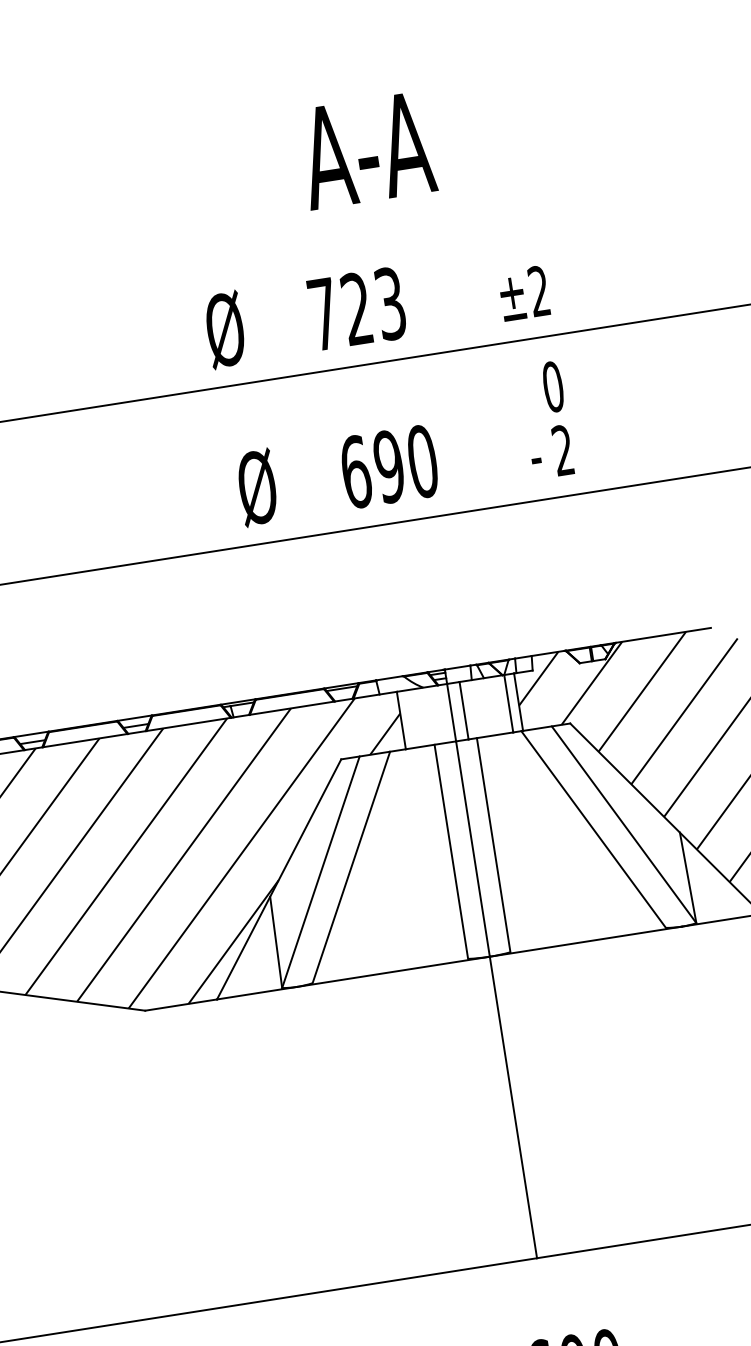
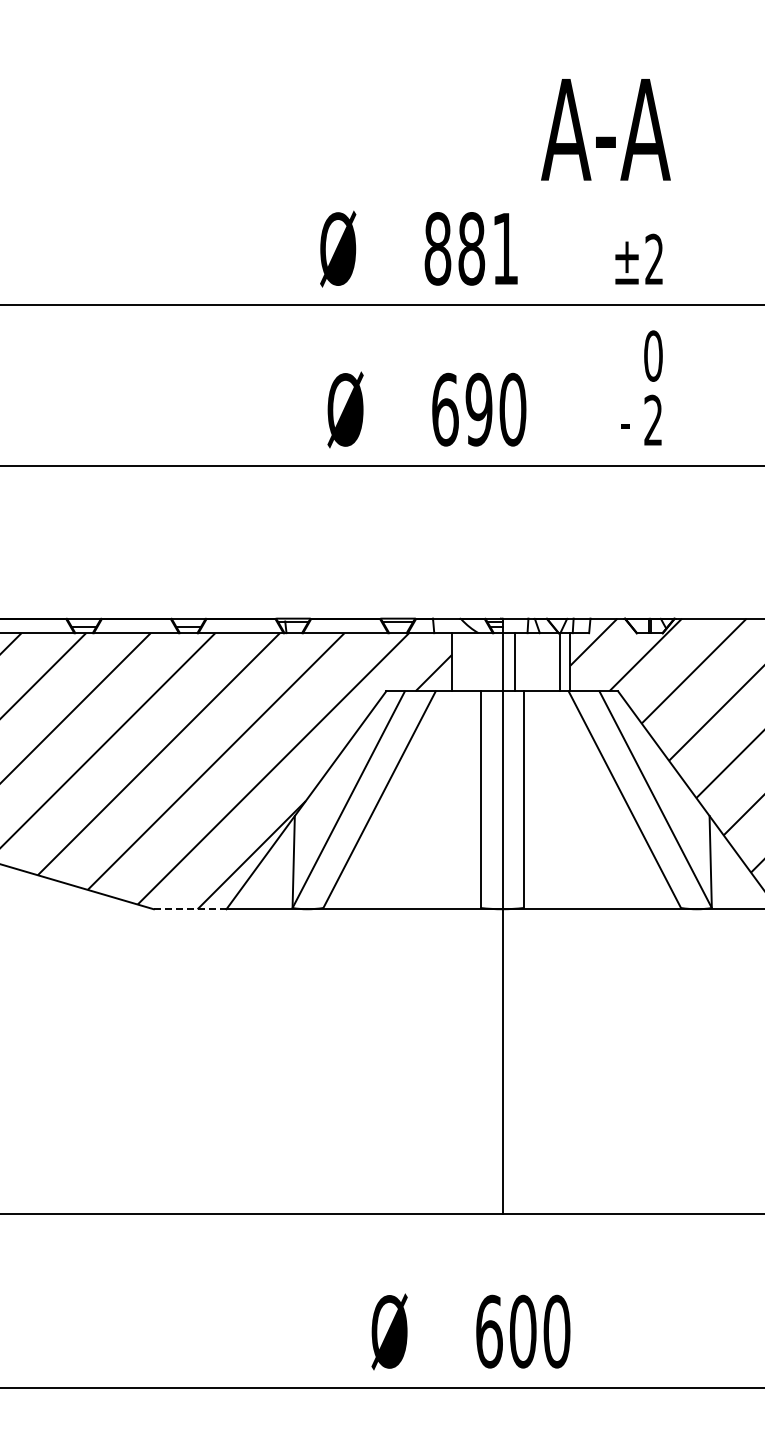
text: (366, 150) -> (605, 129), moved
text: (356, 308) -> (471, 248), 723 -> 881
line: (181, 1005) -> (190, 909), solid -> dashed

